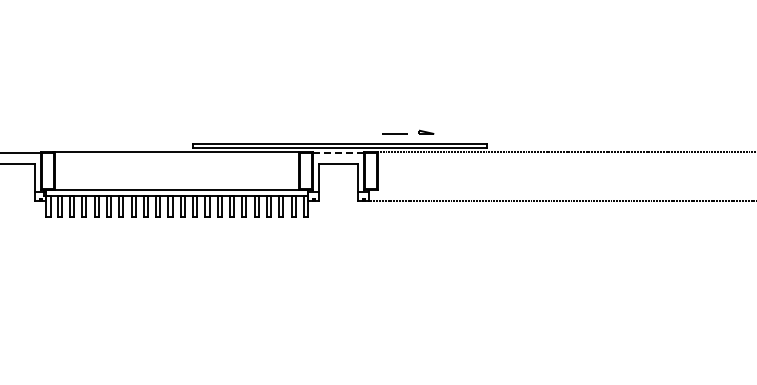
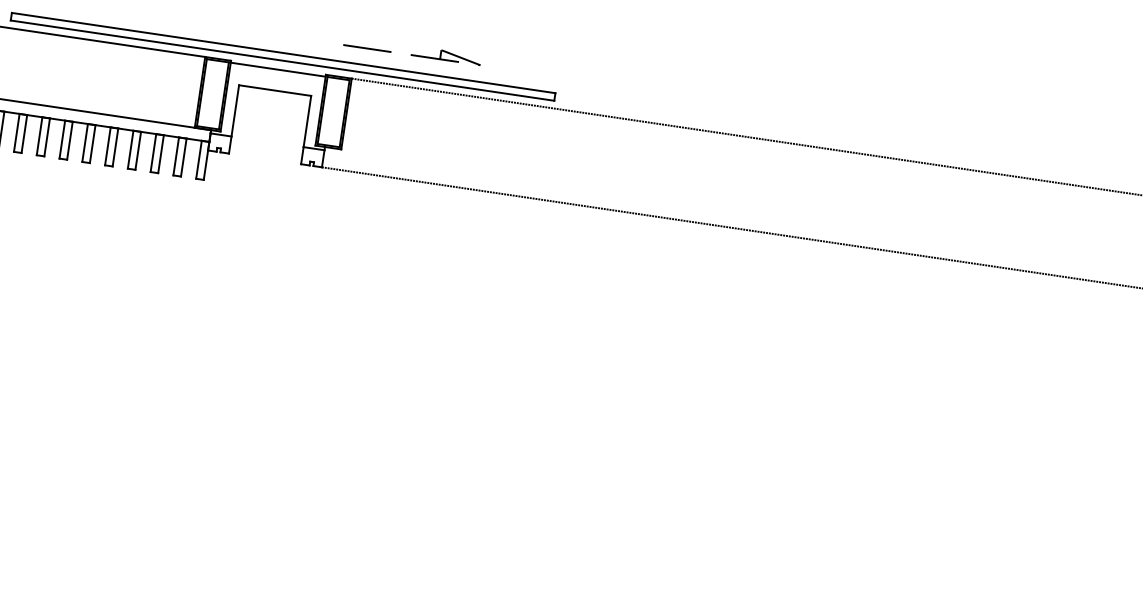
part: (408, 132) -> (412, 51), size x1.43
line: (338, 152) -> (277, 68), dashed -> solid

